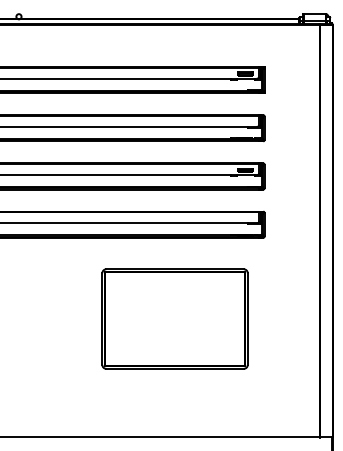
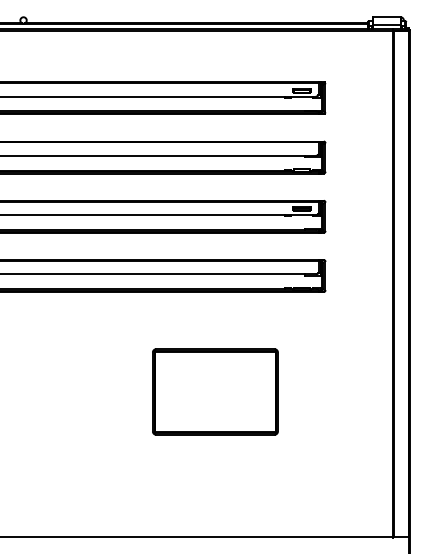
part: (175, 318) -> (215, 391), size x0.7

